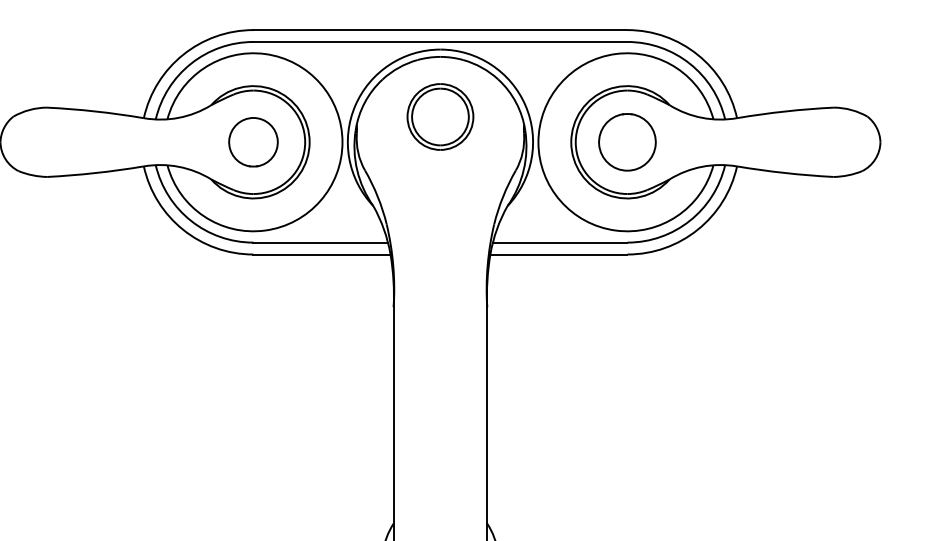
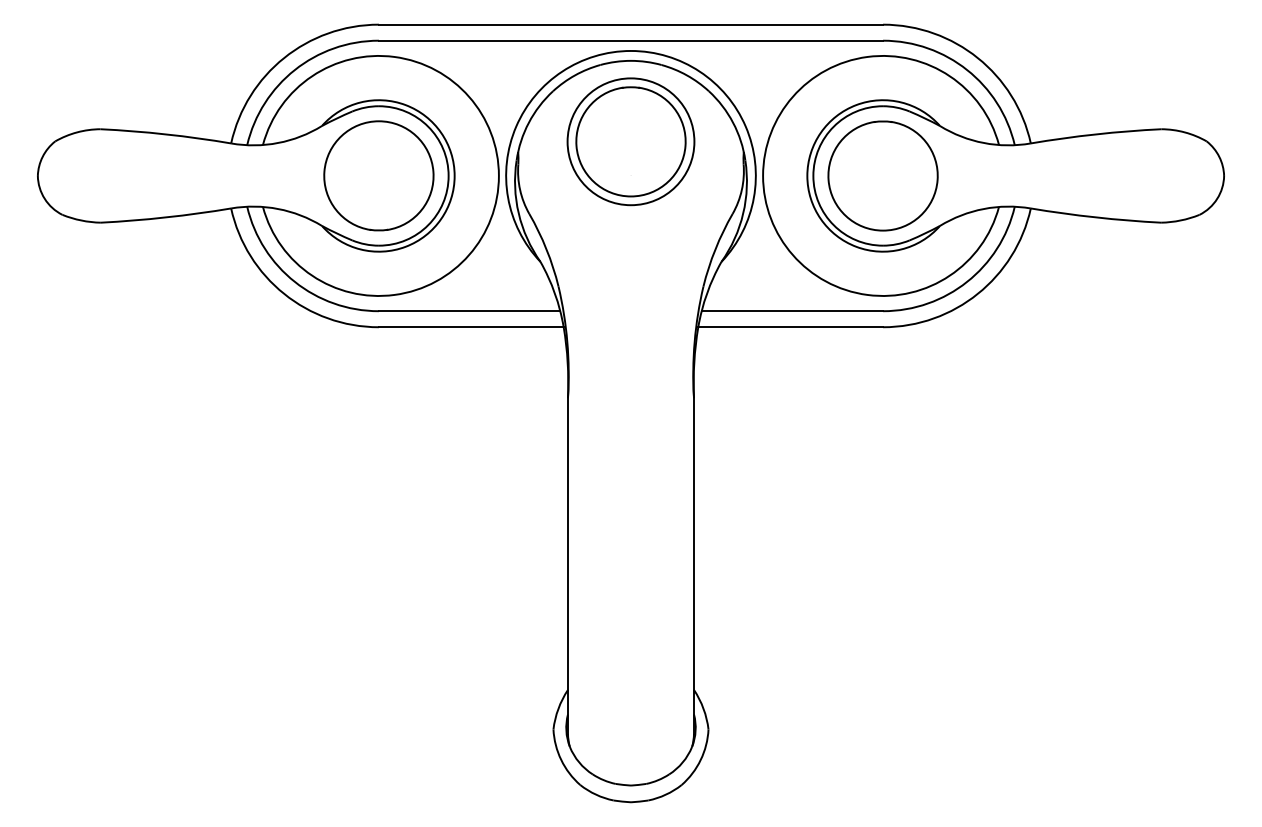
part: (440, 116) -> (630, 141), size x1.43
part: (253, 141) -> (378, 175), size x1.67
part: (627, 141) -> (882, 175), size x1.43

